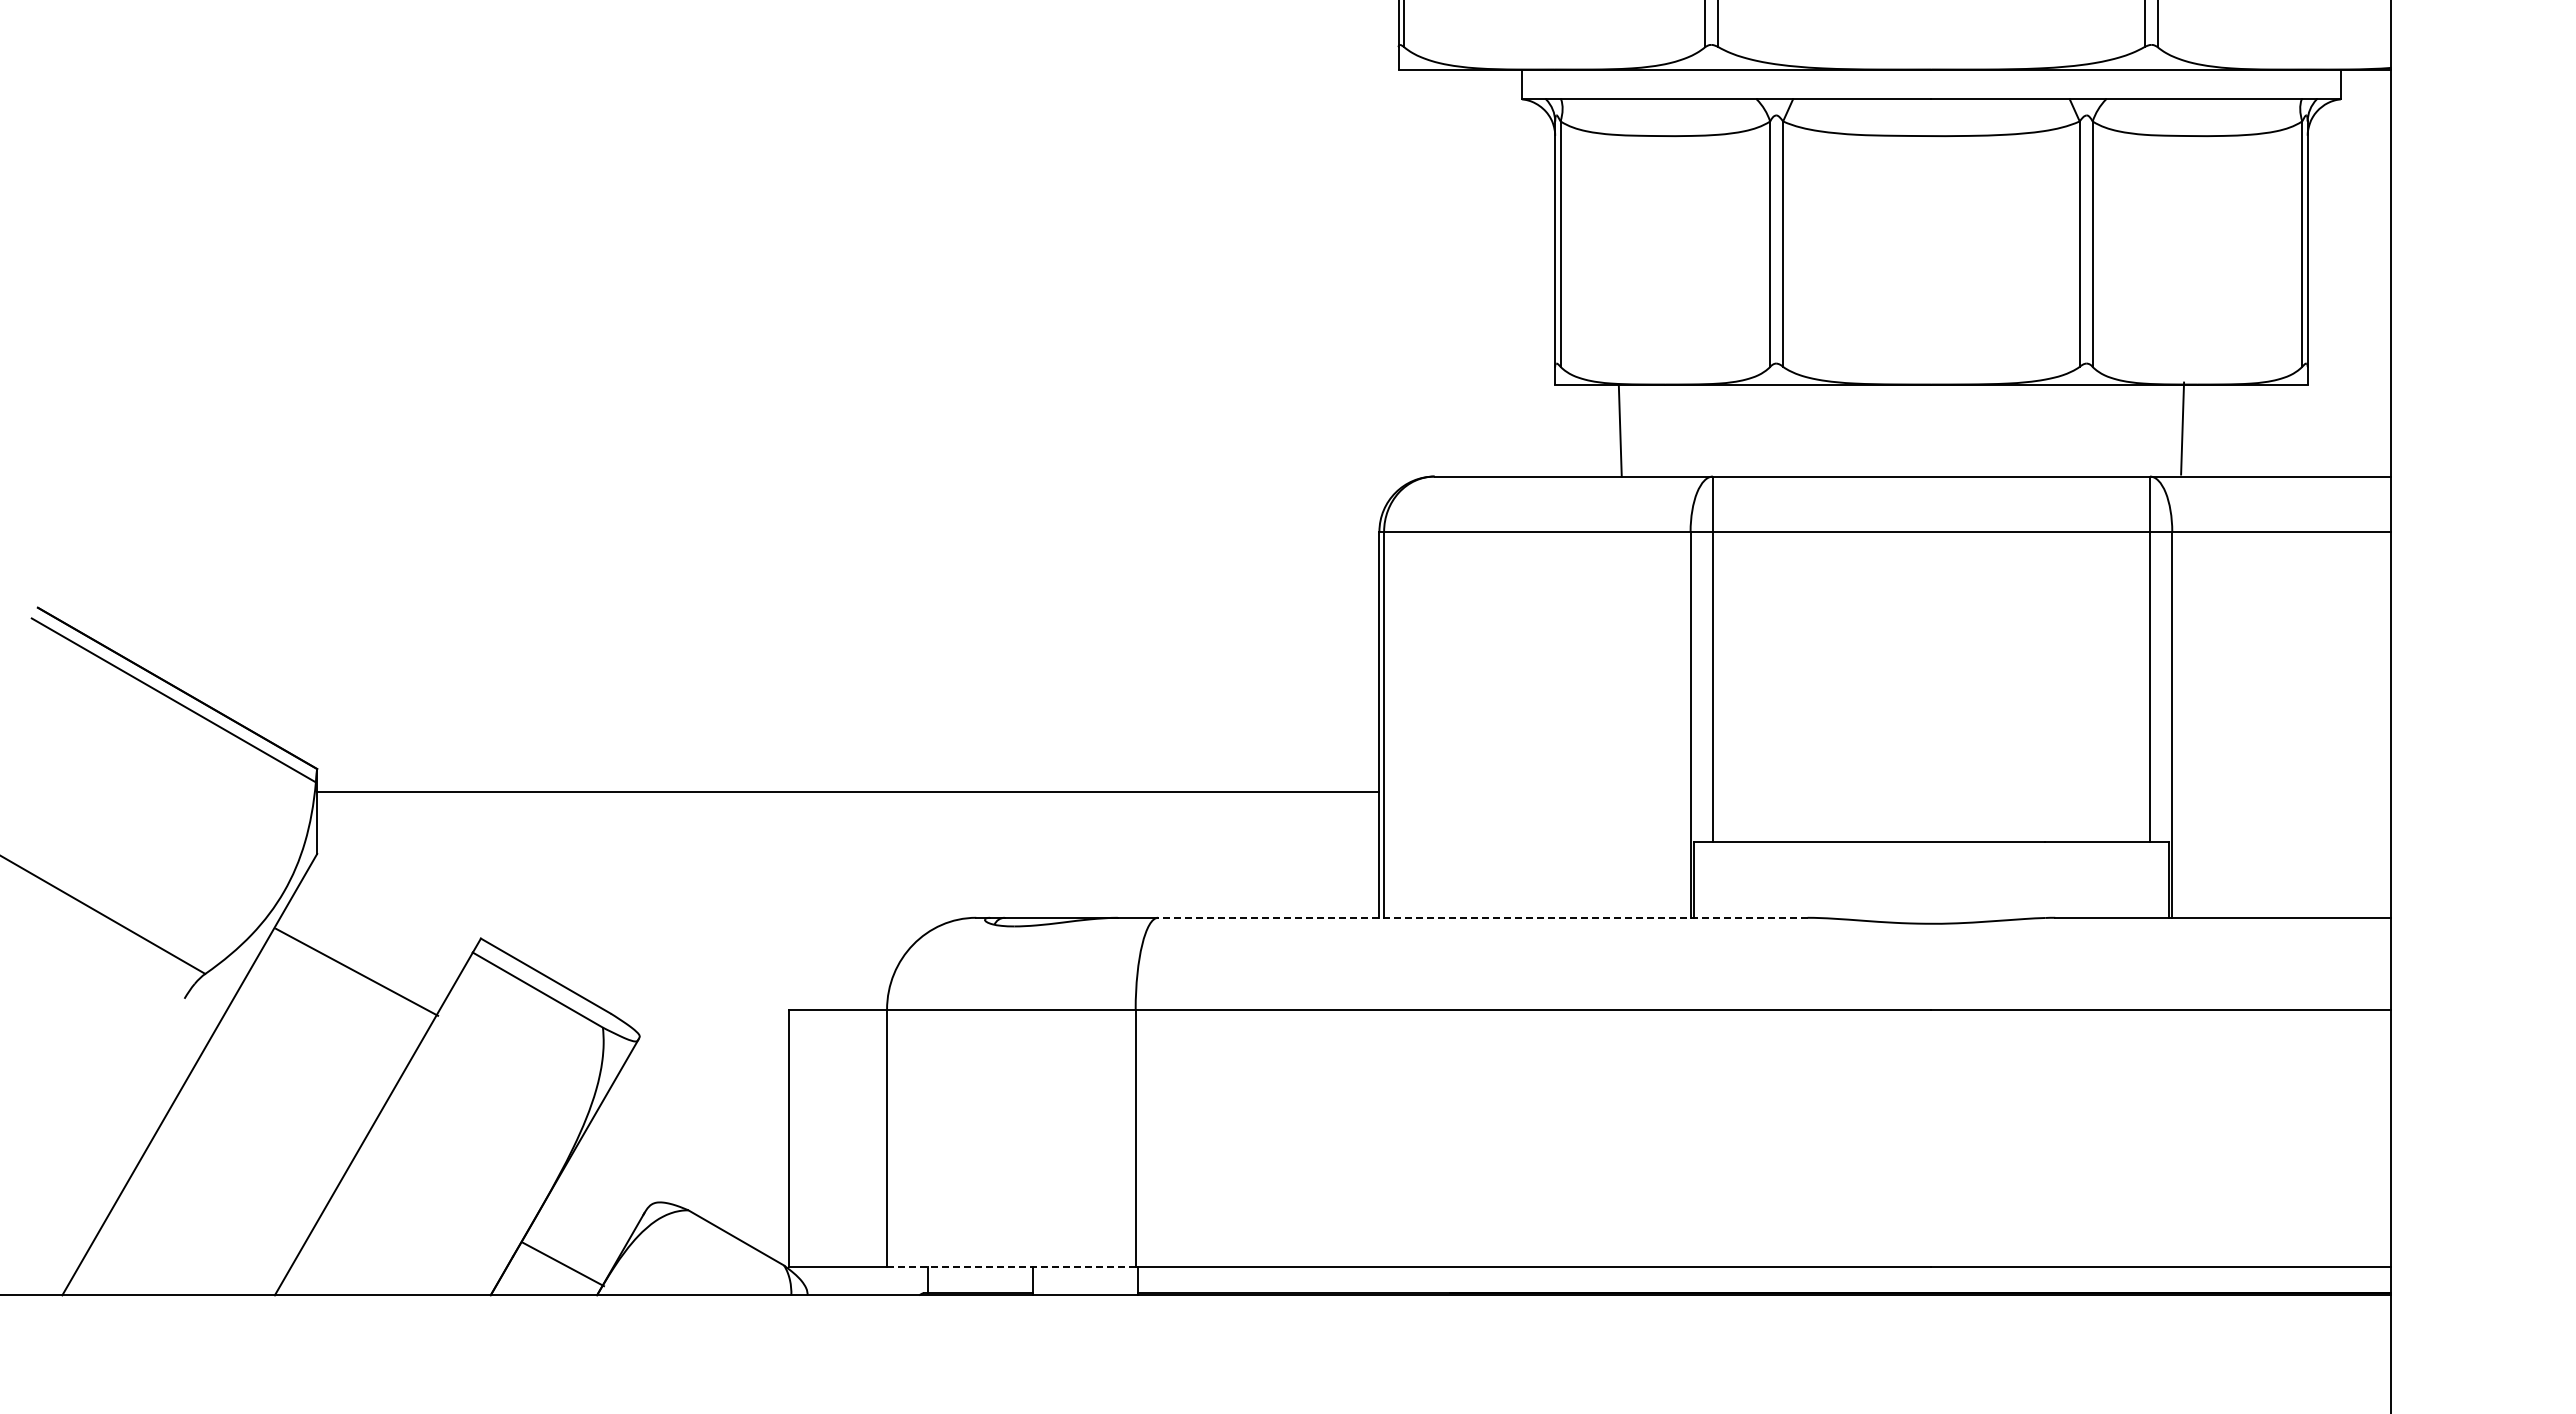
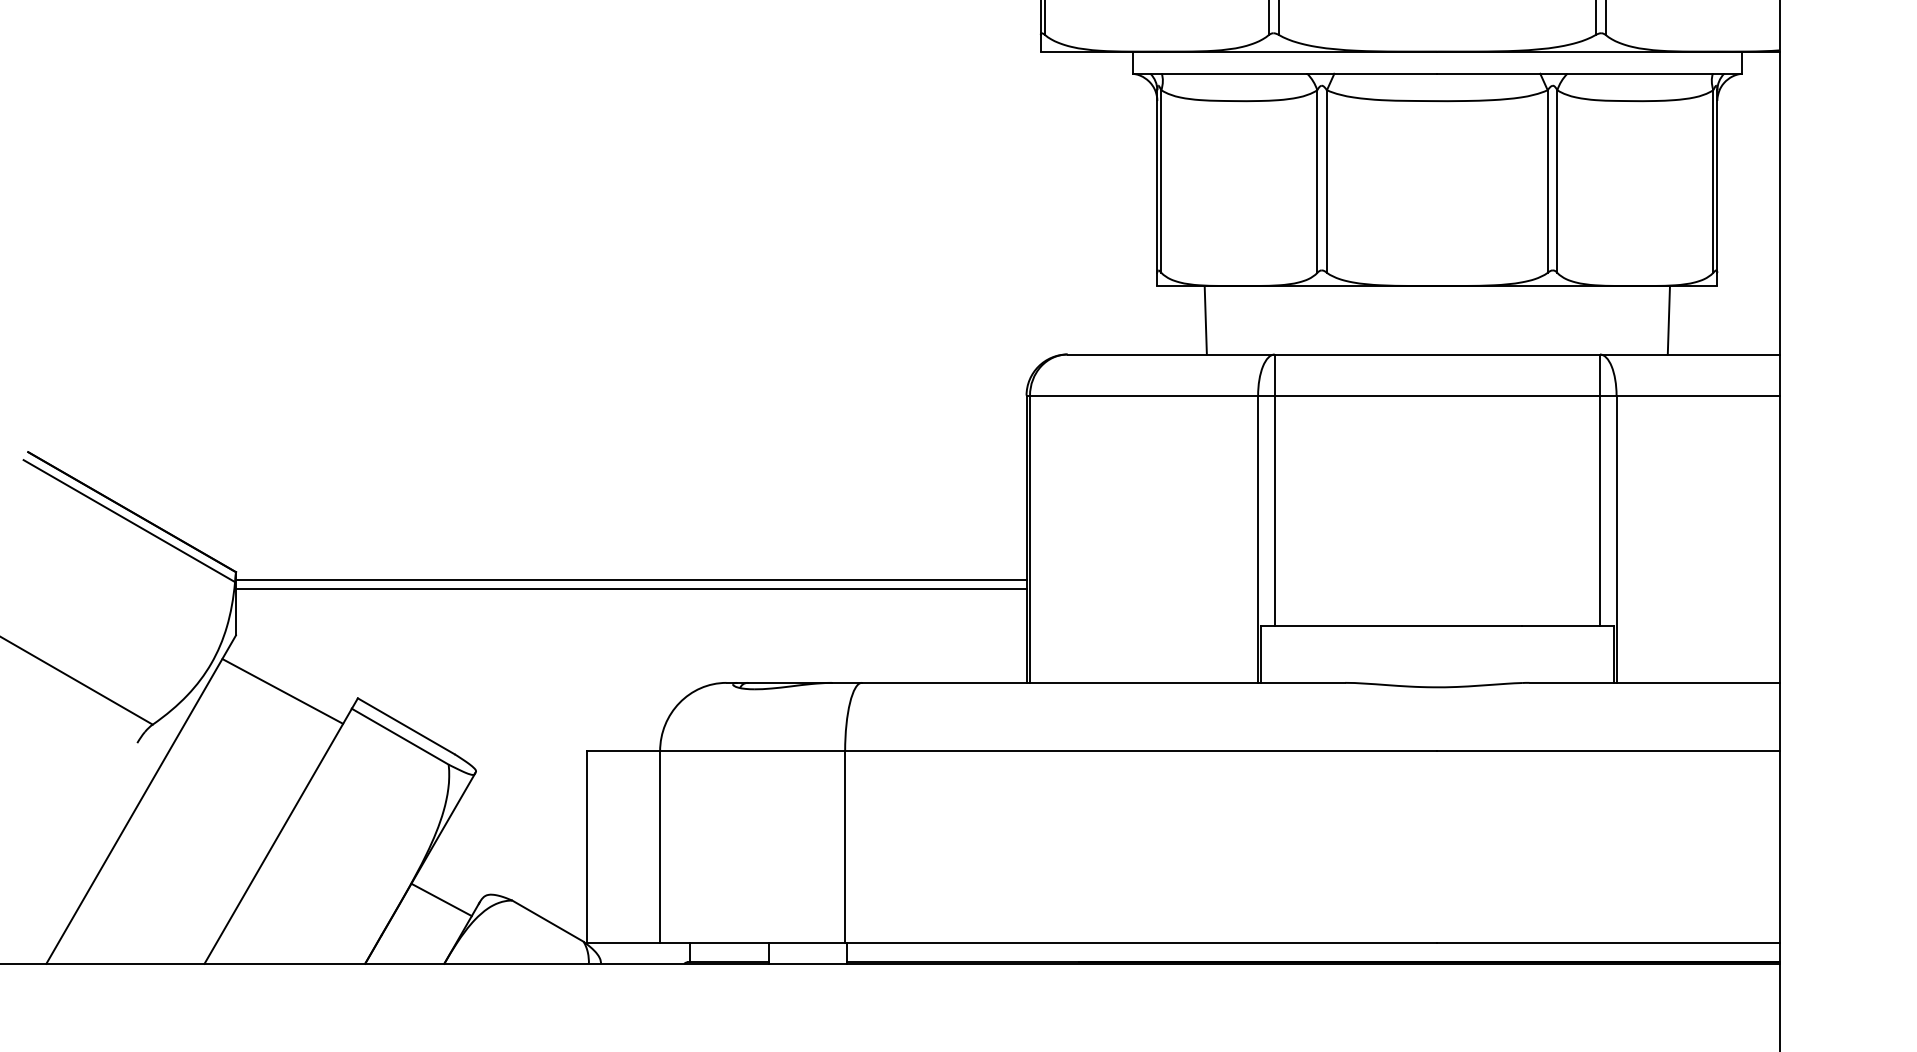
line: (2182, 428) -> (1668, 320), moved
line: (848, 780) -> (631, 580), added
line: (1482, 917) -> (1103, 682), dashed -> solid
line: (356, 971) -> (282, 690), moved
line: (563, 1264) -> (441, 899), moved
line: (1010, 1267) -> (751, 943), dashed -> solid

